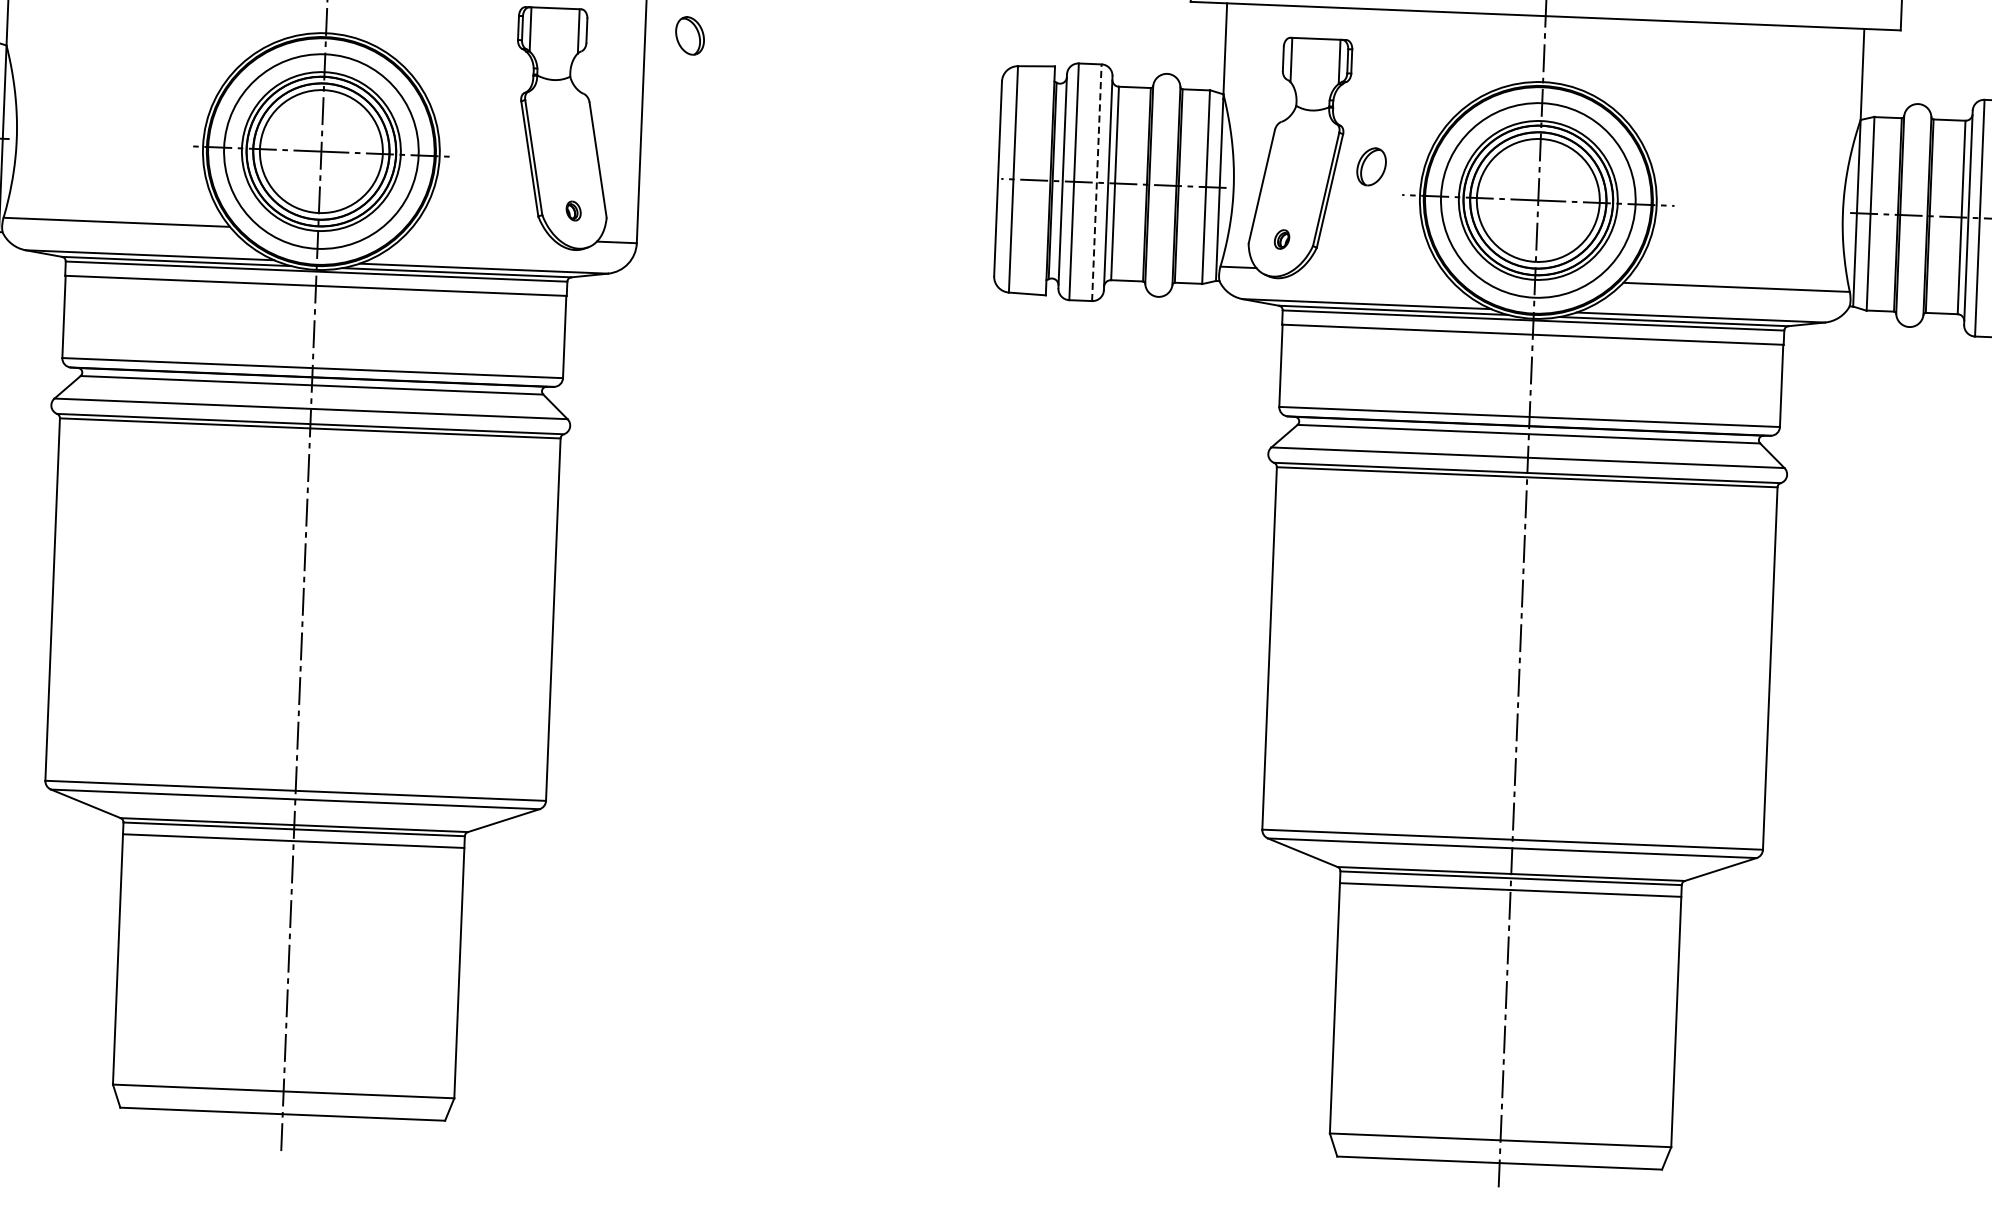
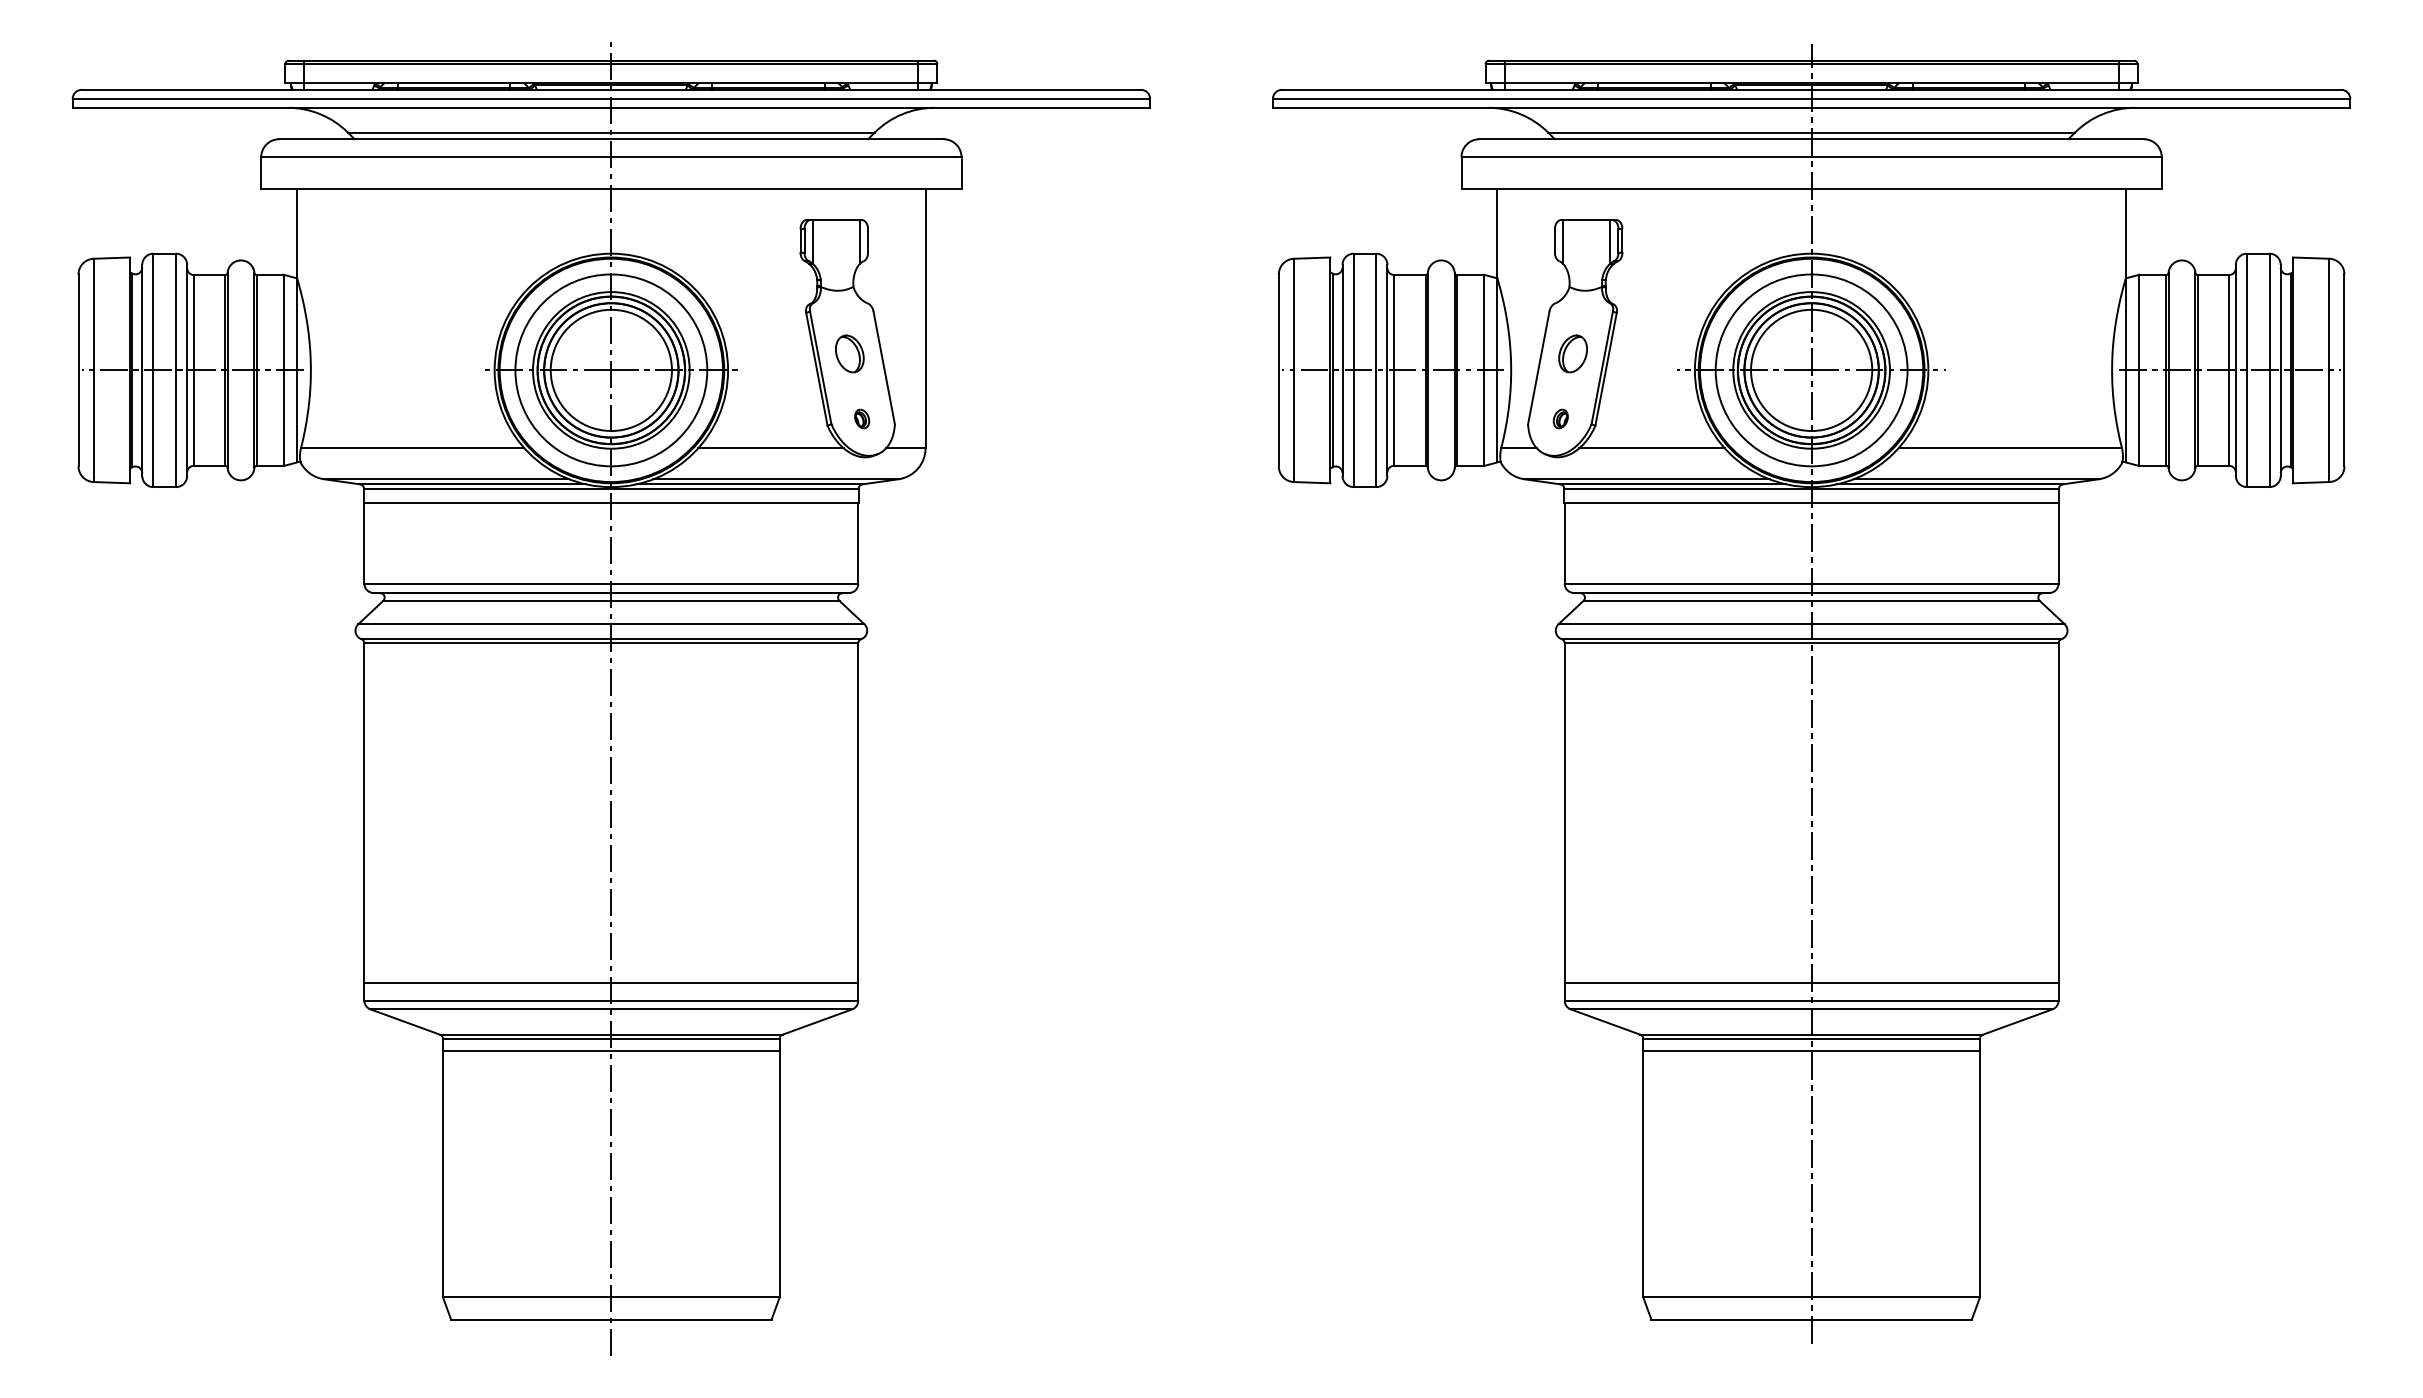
part: (689, 35) -> (849, 353), moved
part: (1370, 166) -> (1572, 353), moved
line: (1097, 182) -> (1376, 370), dashed -> solid
line: (479, 237) -> (770, 448), added
line: (1372, 273) -> (1651, 448), added
line: (296, 773) -> (611, 983), added
line: (1513, 822) -> (1811, 983), added

